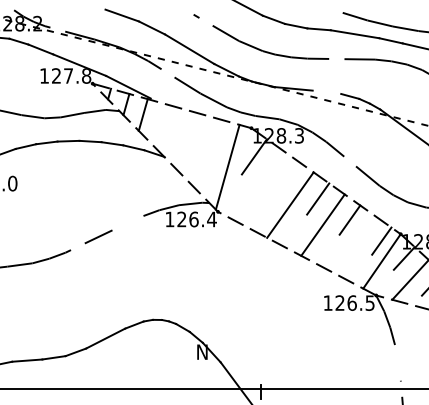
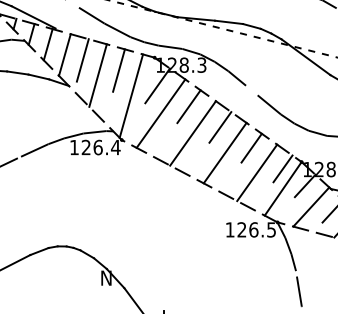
line: (326, 92) -> (228, 22), added
line: (160, 125) -> (65, 55), added
line: (178, 130) -> (82, 59), added
line: (215, 140) -> (119, 69), added
line: (193, 146) -> (97, 75), added
line: (286, 177) -> (189, 106), added
line: (257, 184) -> (160, 113), added
line: (127, 223) -> (32, 151), added
line: (355, 244) -> (257, 172), added
line: (397, 362) -> (298, 288), added

